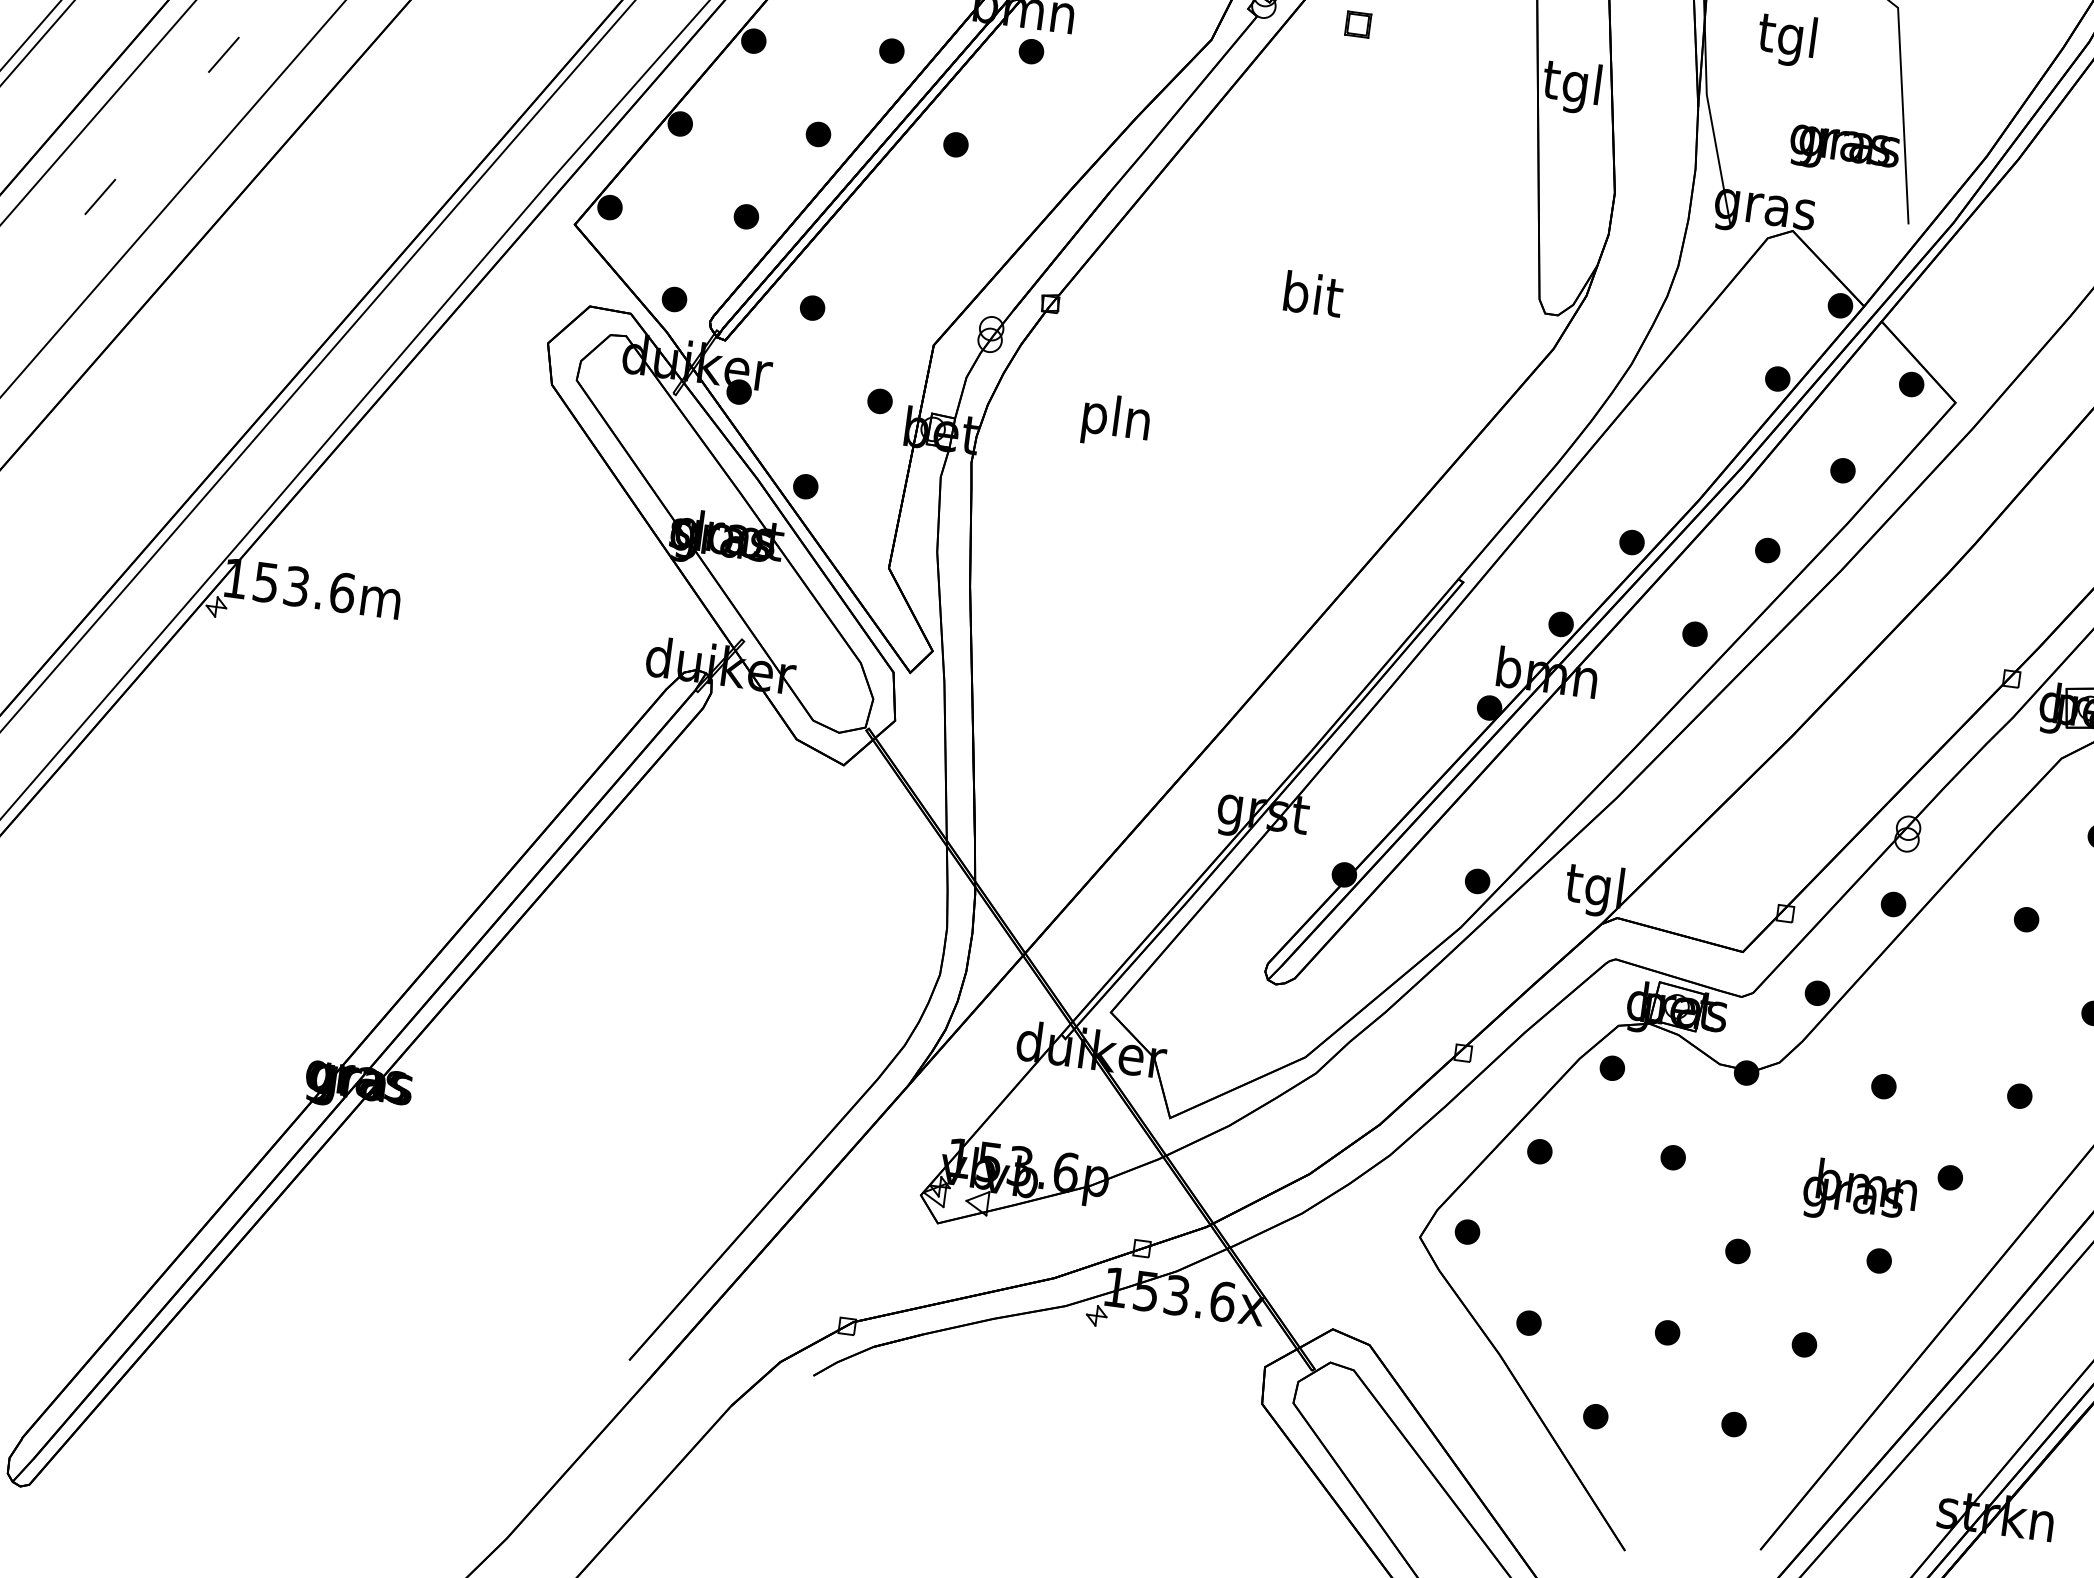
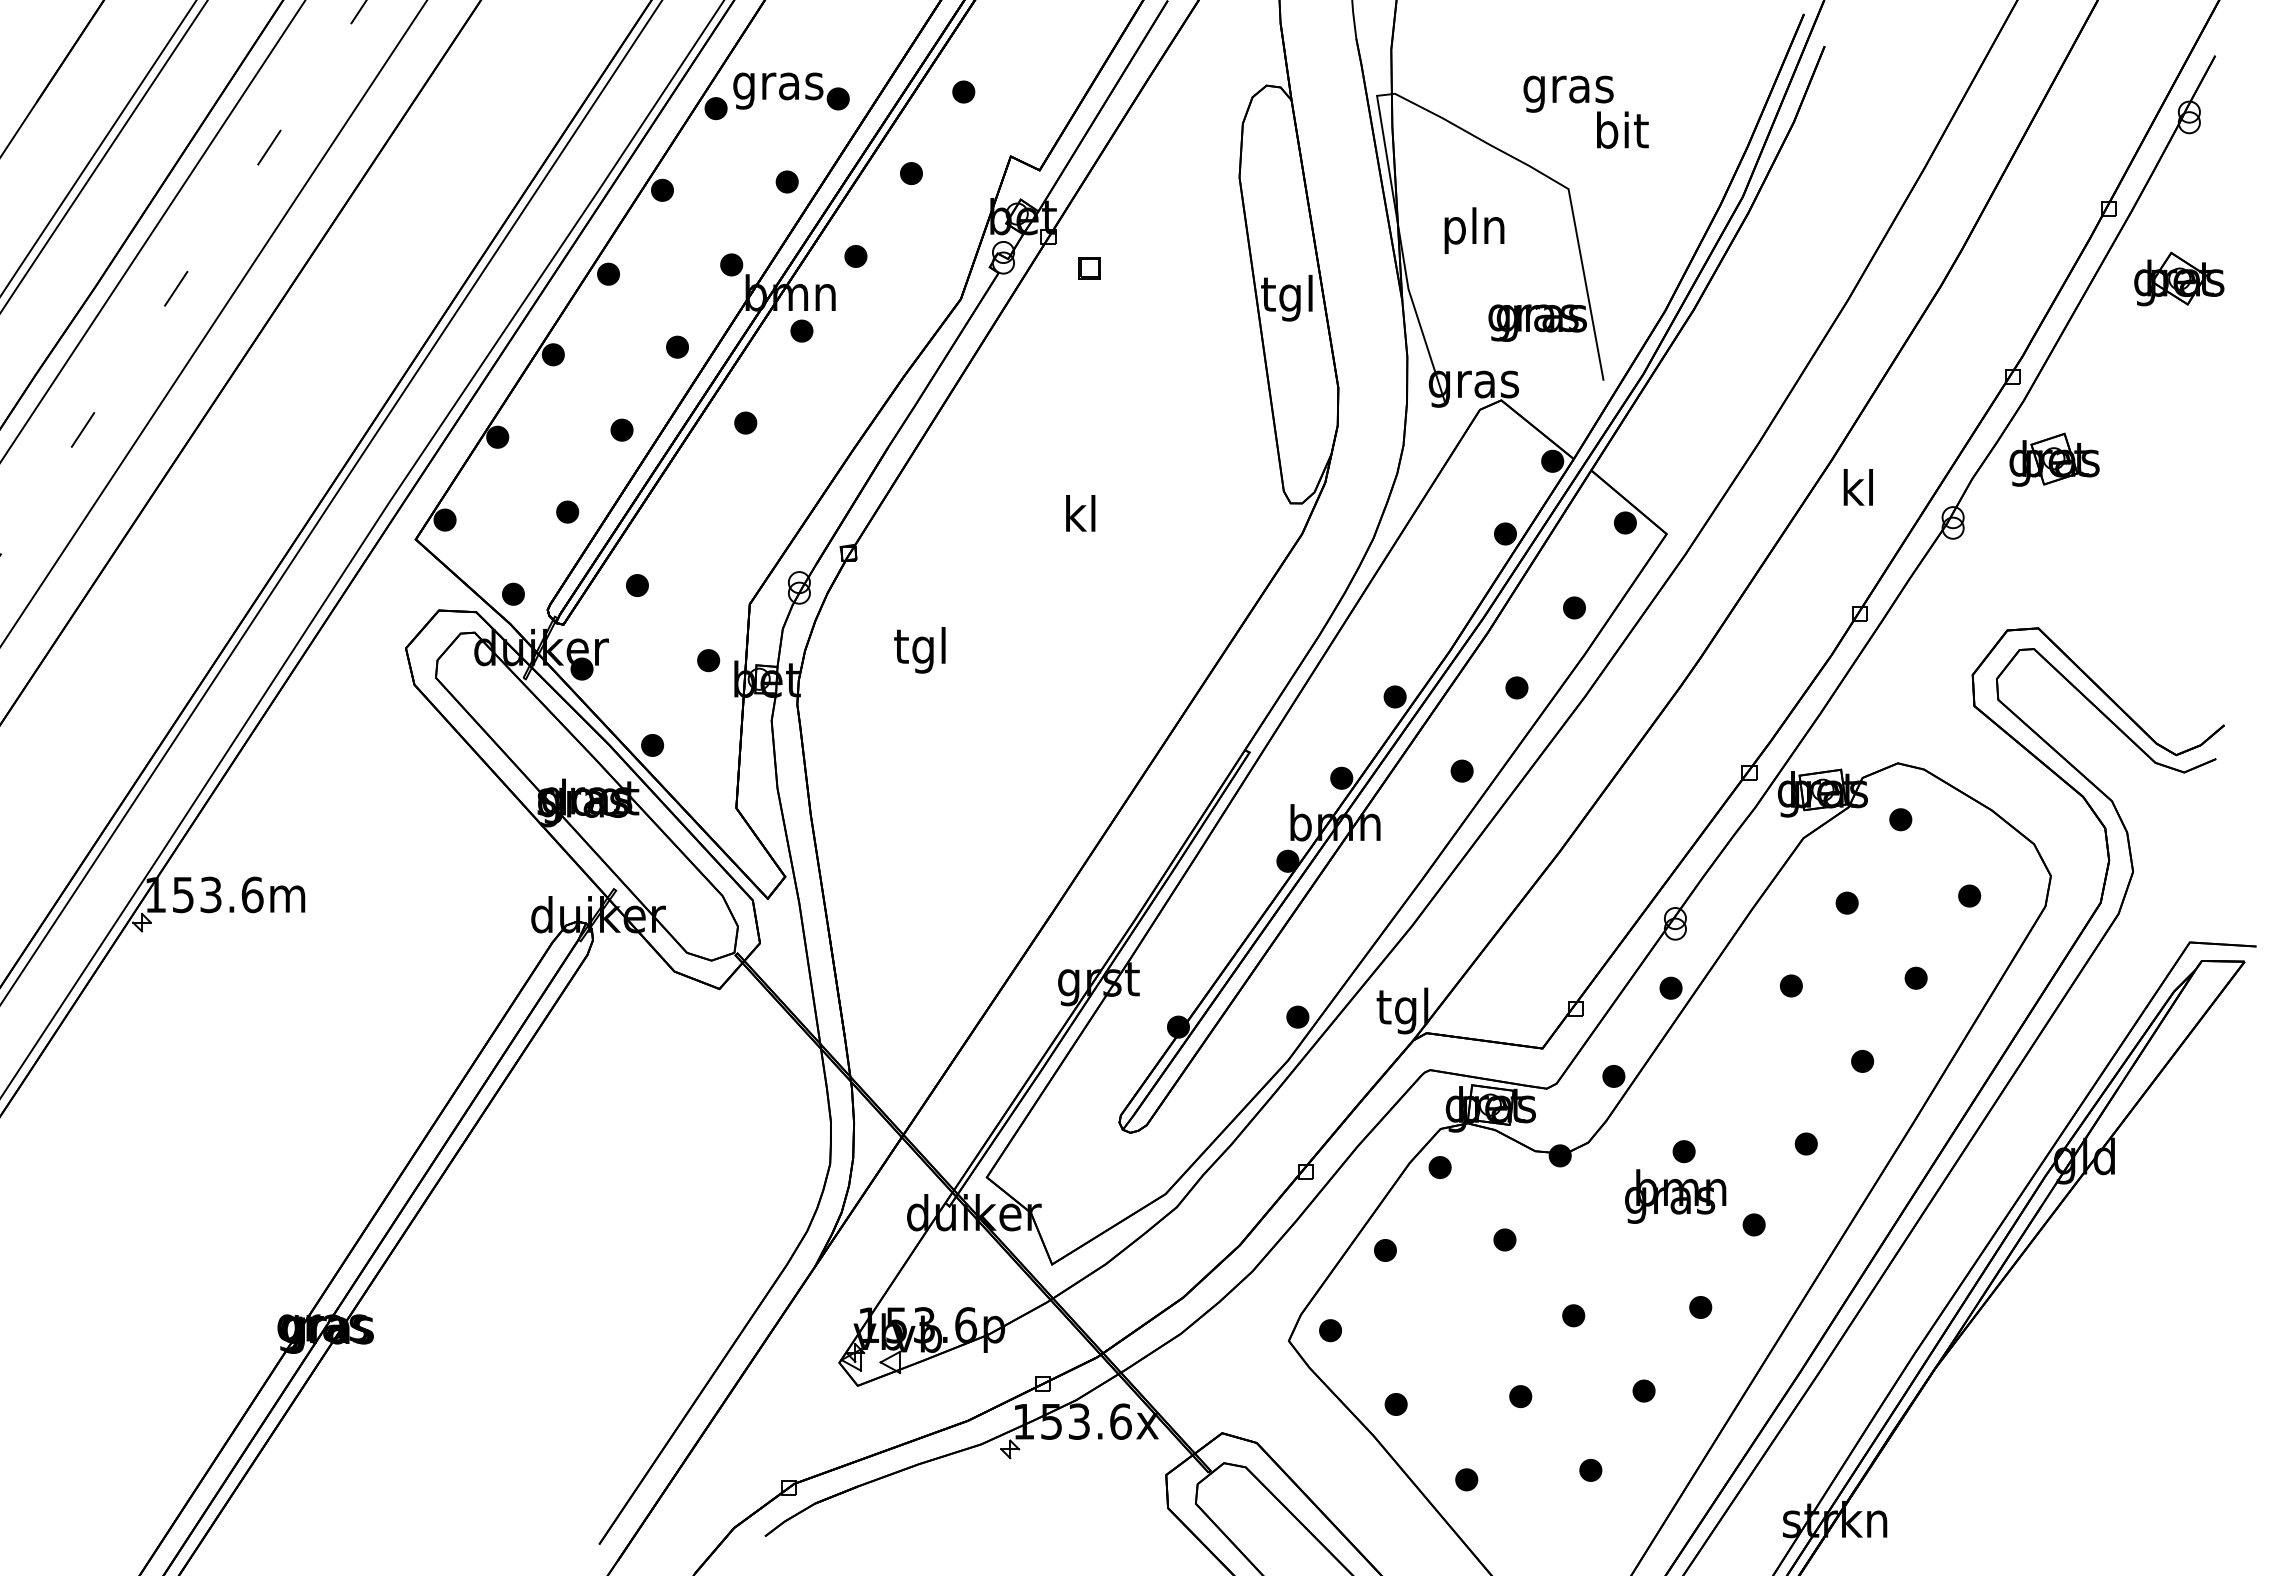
text: (1788, 39) -> (1474, 230), tgl -> pln
text: (1314, 294) -> (1082, 513), bit -> kl
text: (1116, 421) -> (921, 650), pln -> tgl
text: (1859, 1193) -> (1675, 1196), moved

